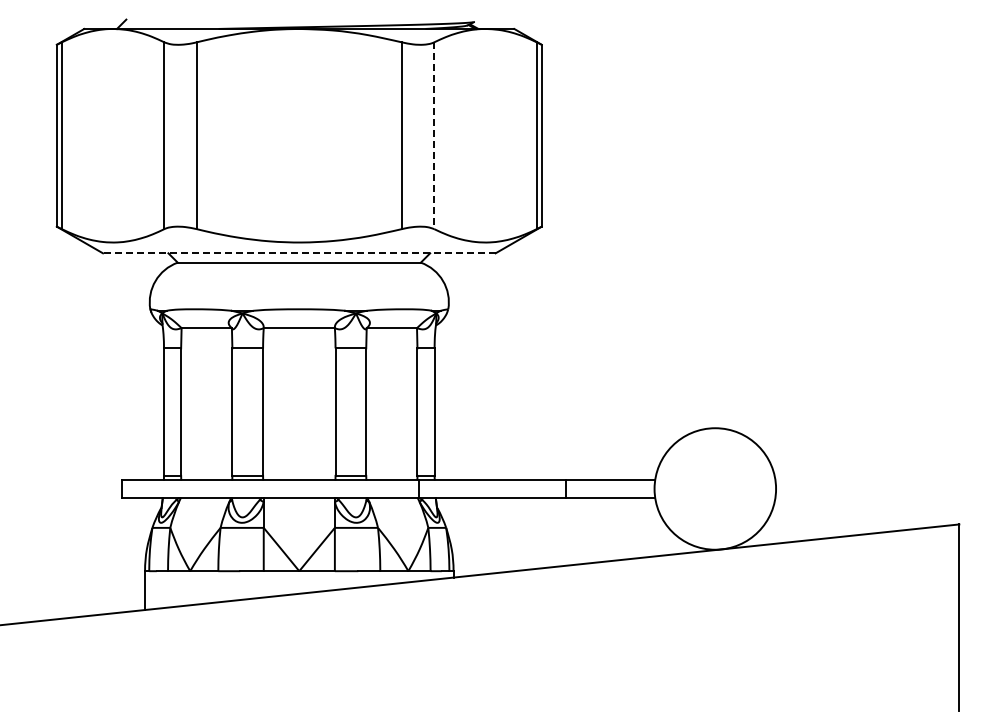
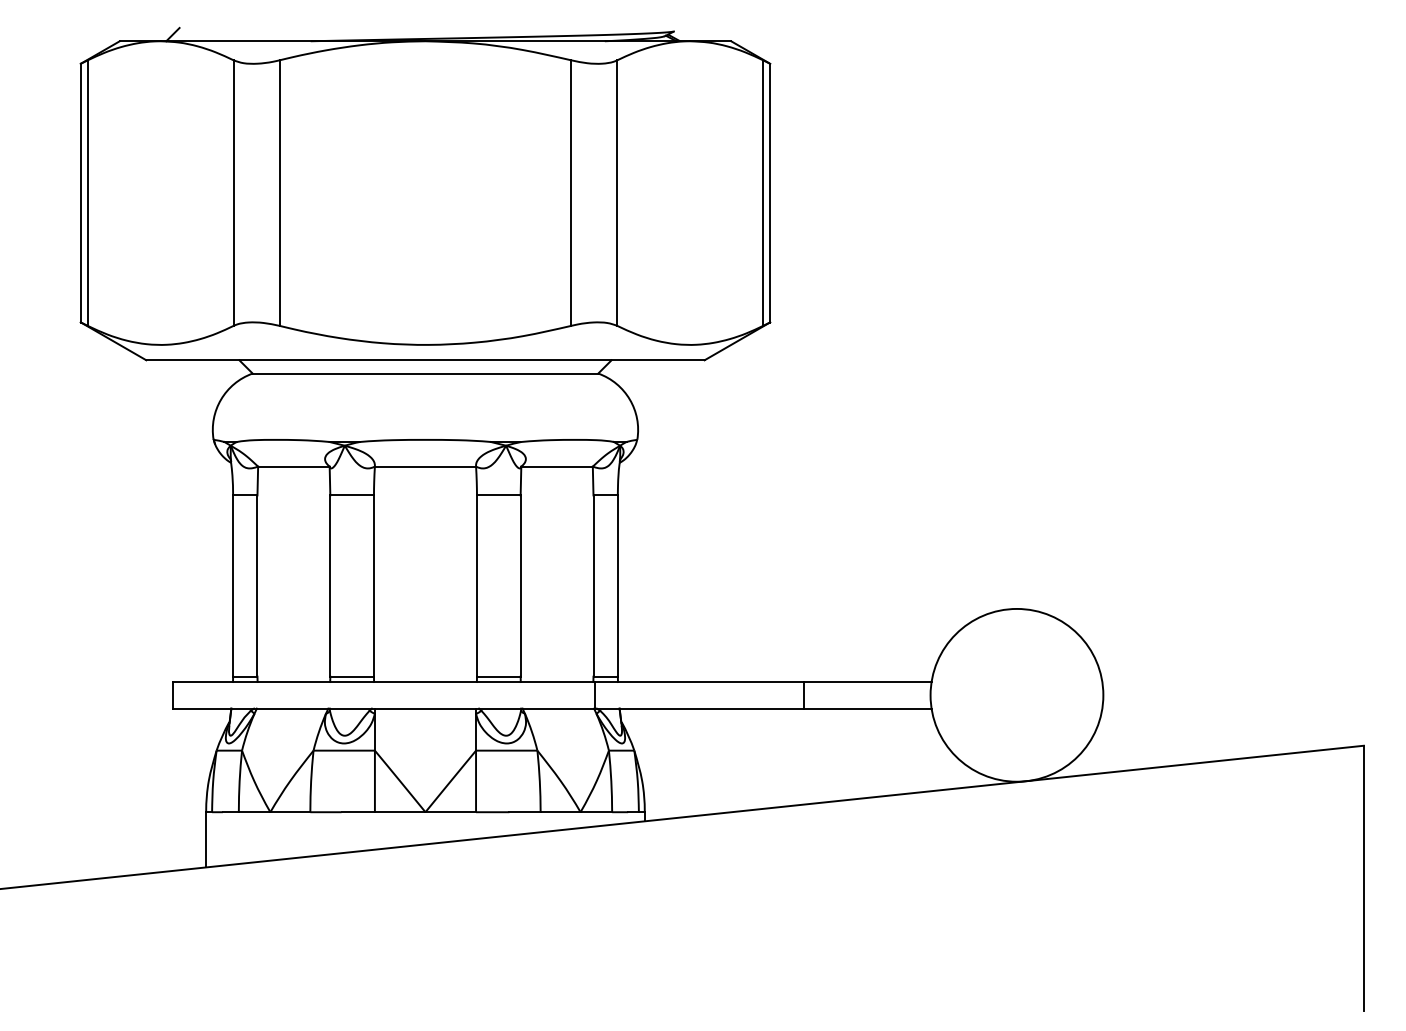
line: (434, 136) -> (617, 194), dashed -> solid
line: (298, 253) -> (424, 360), dashed -> solid

